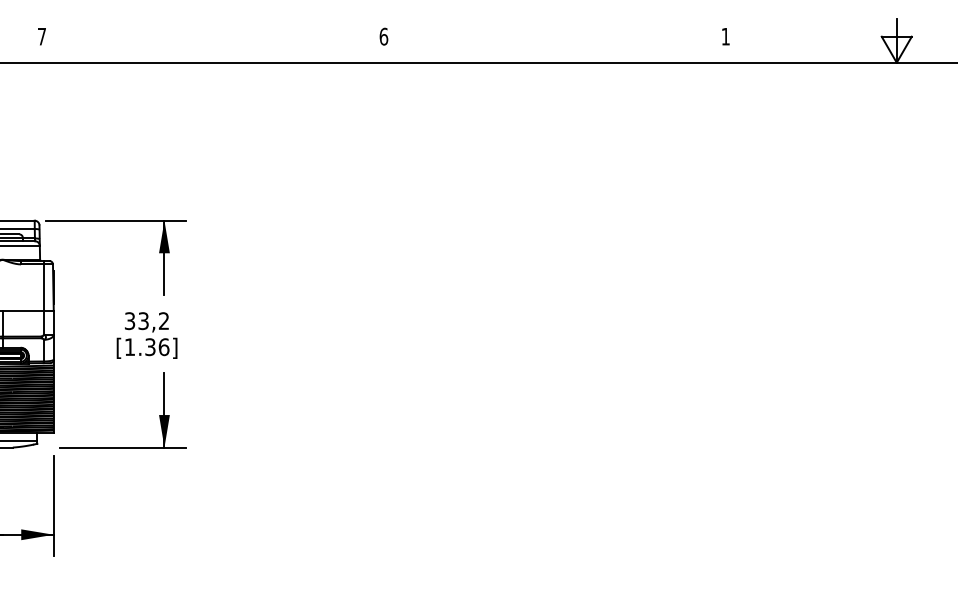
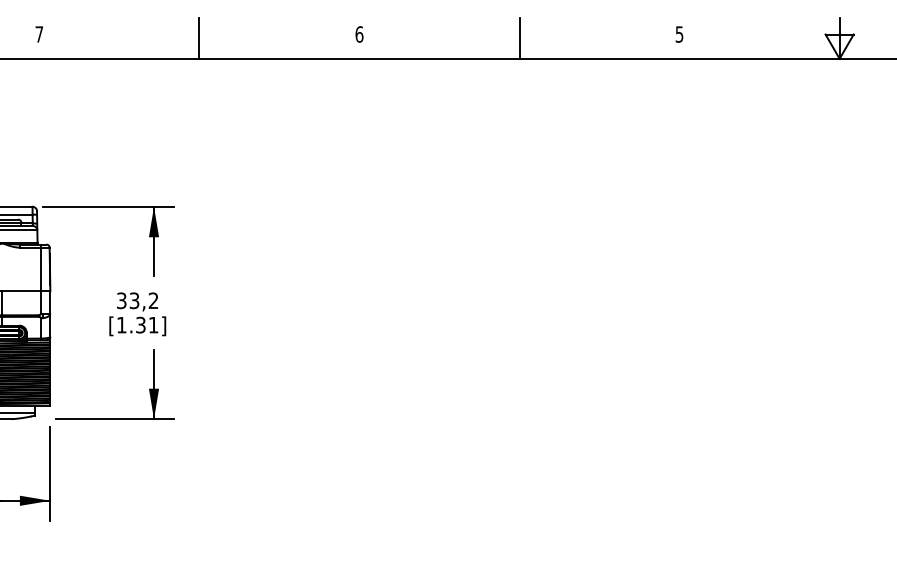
text: (725, 36) -> (679, 34), 1 -> 5
line: (213, 40) -> (199, 38), added
line: (554, 40) -> (519, 38), added
text: (163, 346) -> (153, 324), [1.36] -> [1.31]

